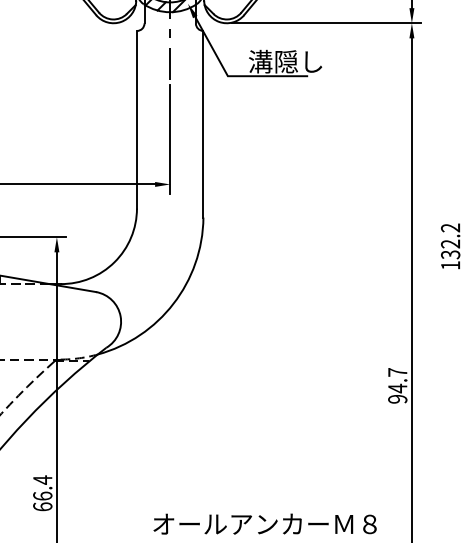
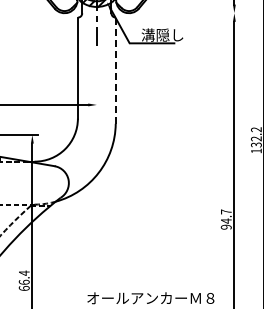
line: (326, 23) -> (185, 13), removed
line: (203, 123) -> (115, 70), solid -> dashed
line: (169, 139) -> (96, 79), removed

